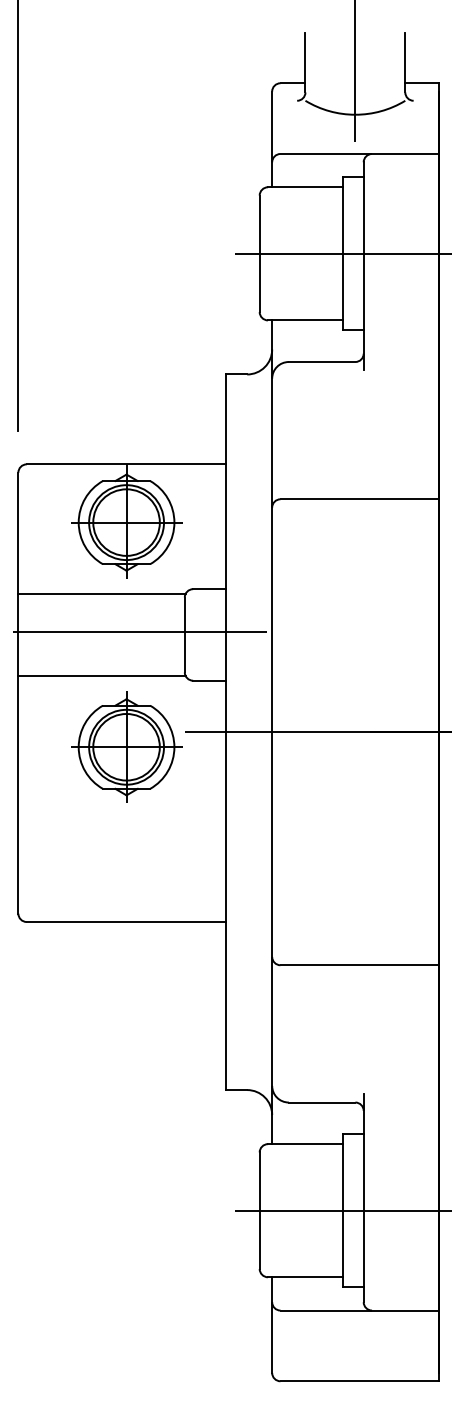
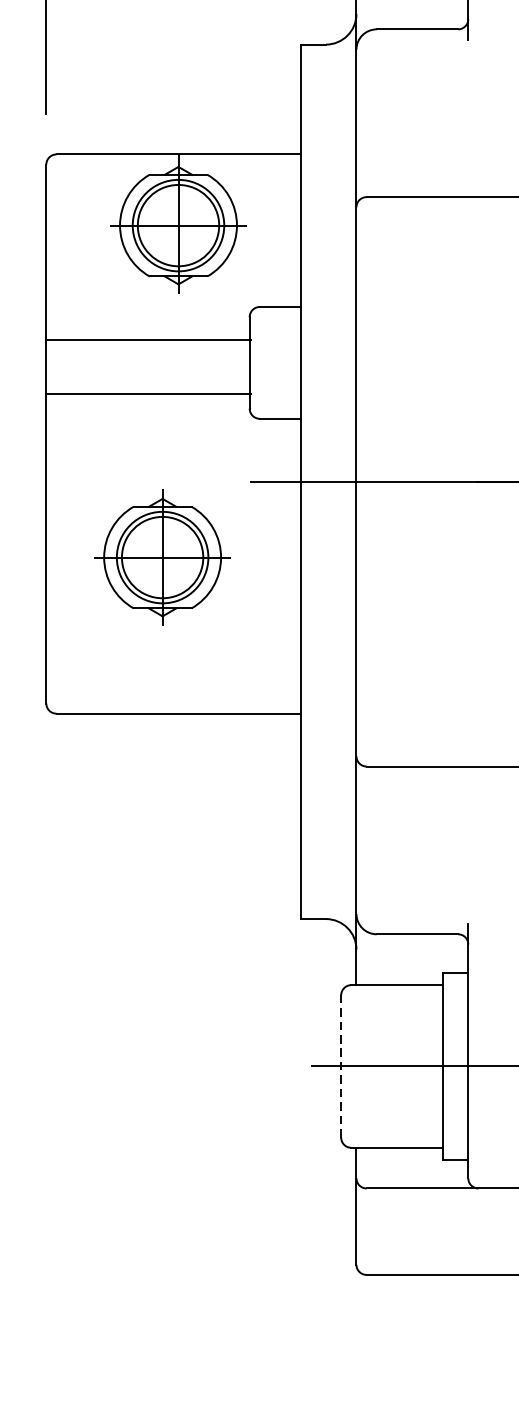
line: (101, 594) -> (147, 340), moved
line: (140, 632) -> (195, 359), removed
line: (101, 675) -> (147, 394), moved
part: (126, 746) -> (162, 556), moved
line: (259, 1210) -> (340, 1066), solid -> dashed

